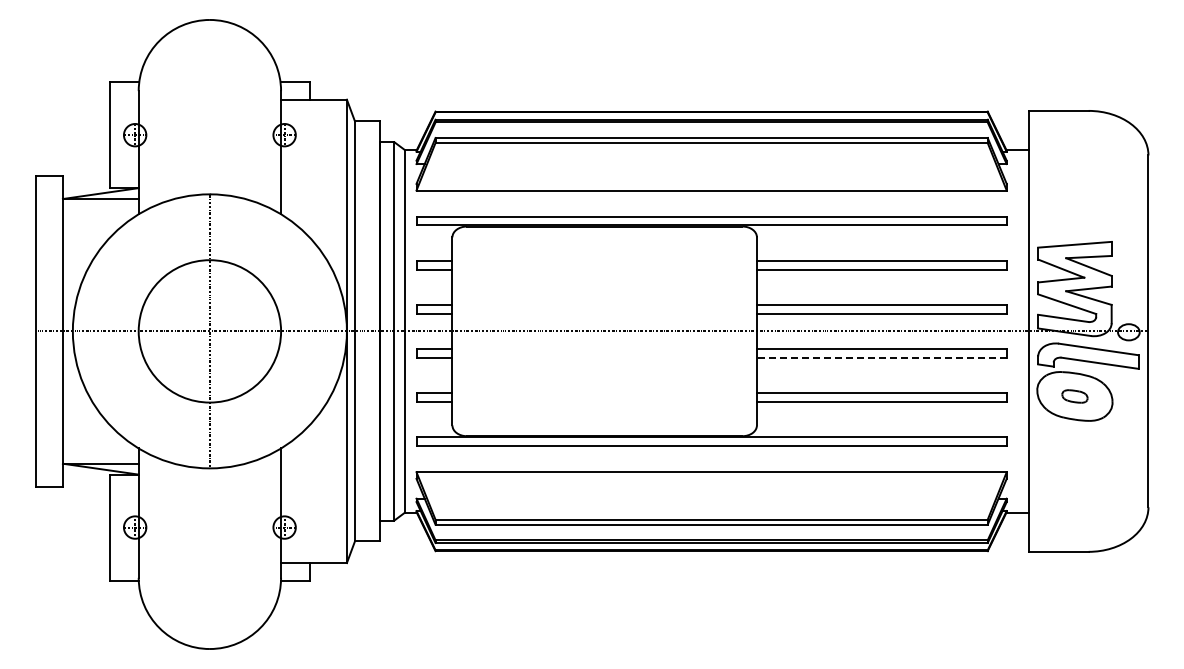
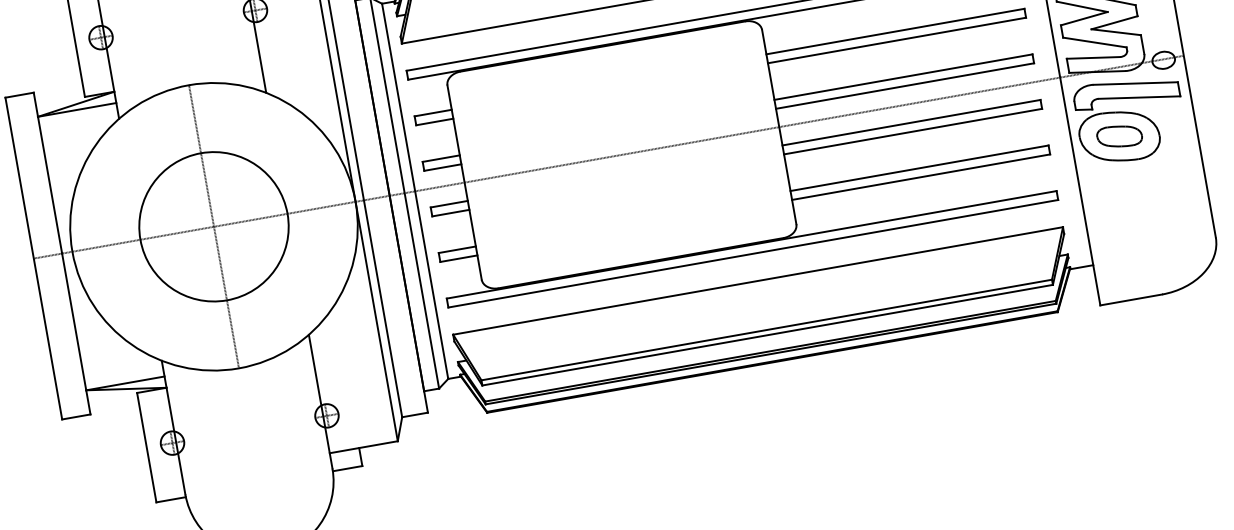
line: (881, 357) -> (912, 131), dashed -> solid
part: (1074, 396) -> (1119, 136), size x1.67

